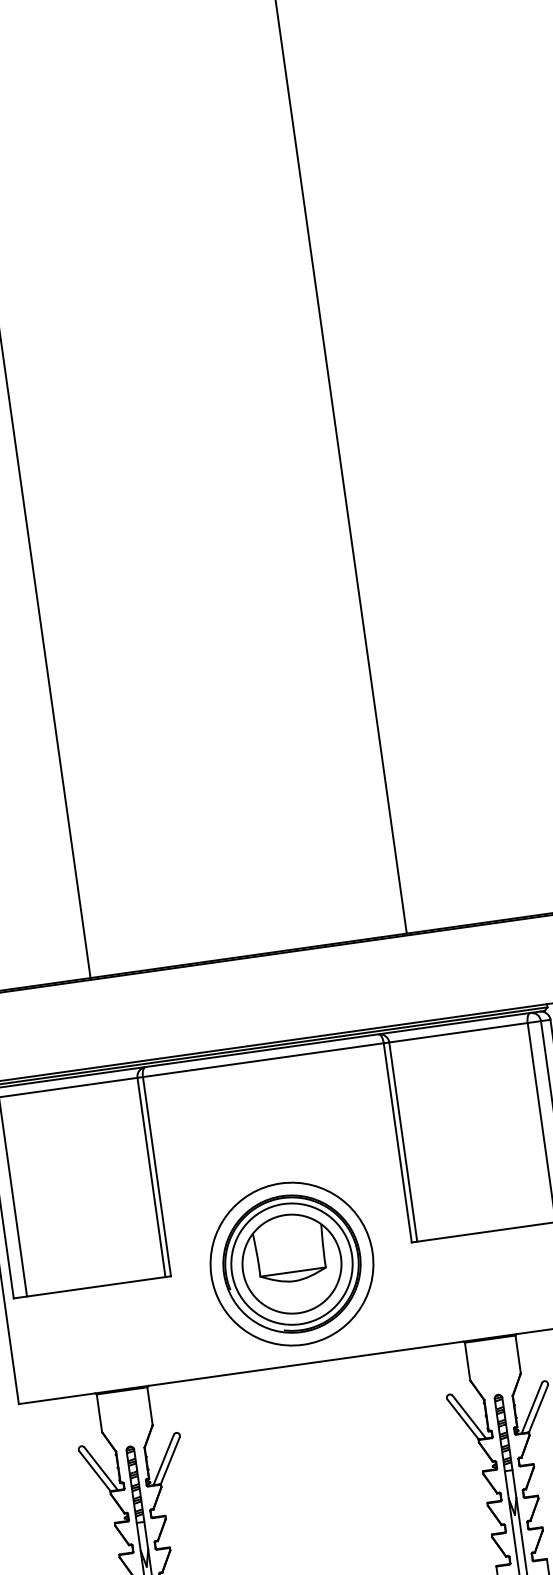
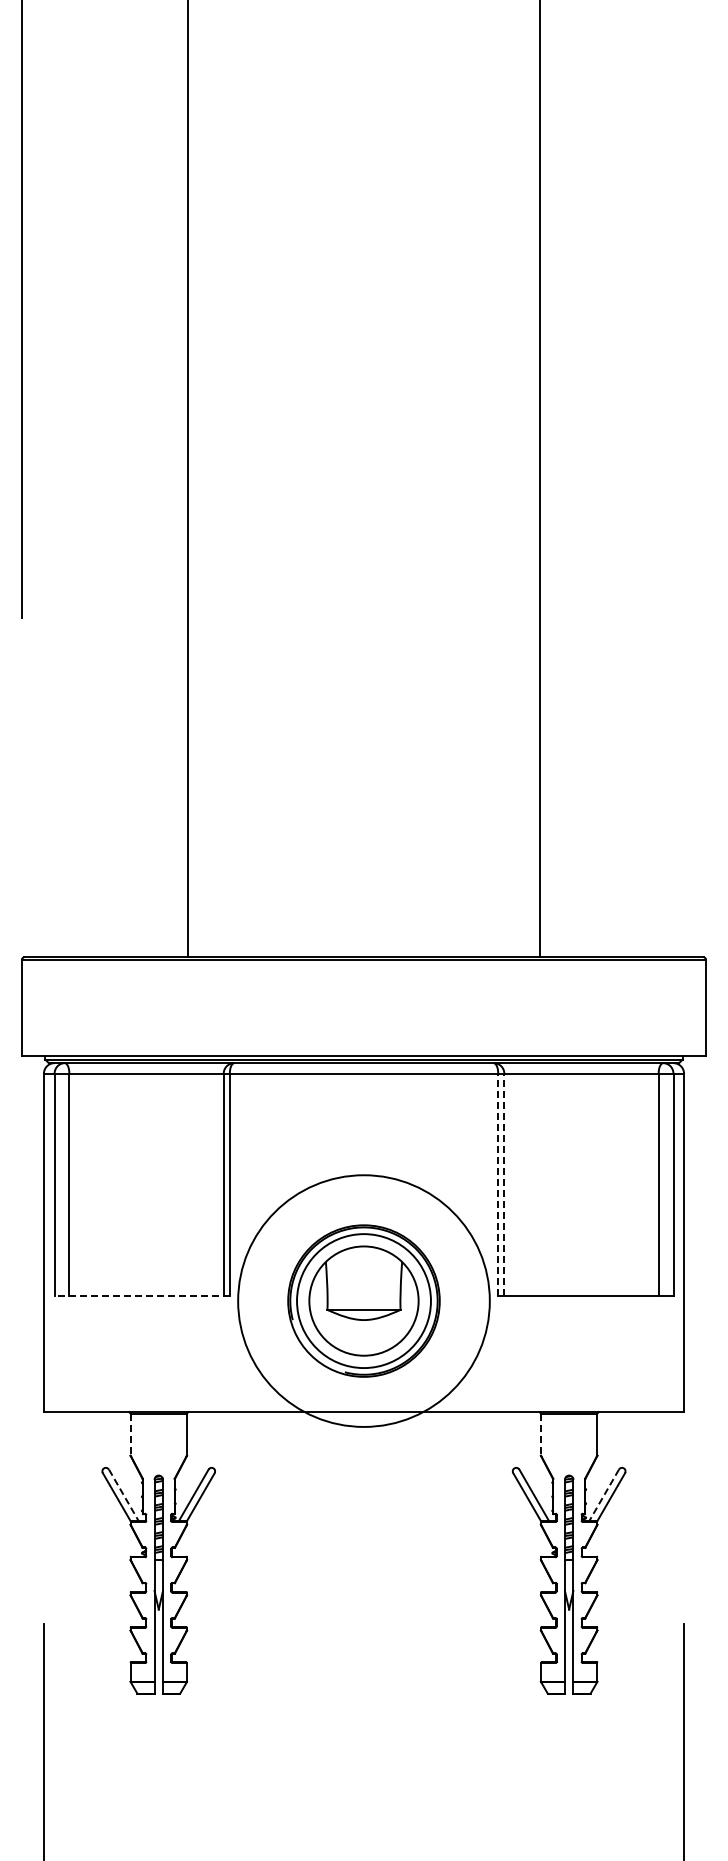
line: (403, 1141) -> (504, 1184), solid -> dashed
line: (397, 1142) -> (498, 1184), solid -> dashed
circle: (291, 1263) -> (363, 1300), size x1.4
line: (92, 1287) -> (142, 1295), solid -> dashed
line: (467, 1362) -> (540, 1435), solid -> dashed
line: (532, 1408) -> (604, 1495), solid -> dashed
line: (99, 1414) -> (130, 1435), solid -> dashed
line: (100, 1468) -> (123, 1495), solid -> dashed

